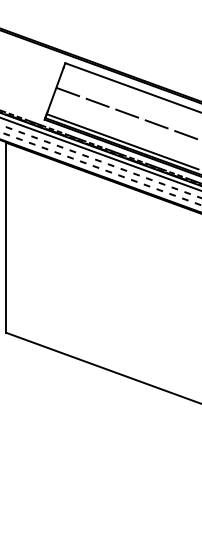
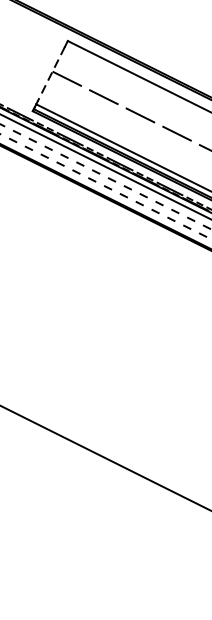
line: (55, 90) -> (51, 74), solid -> dashed

